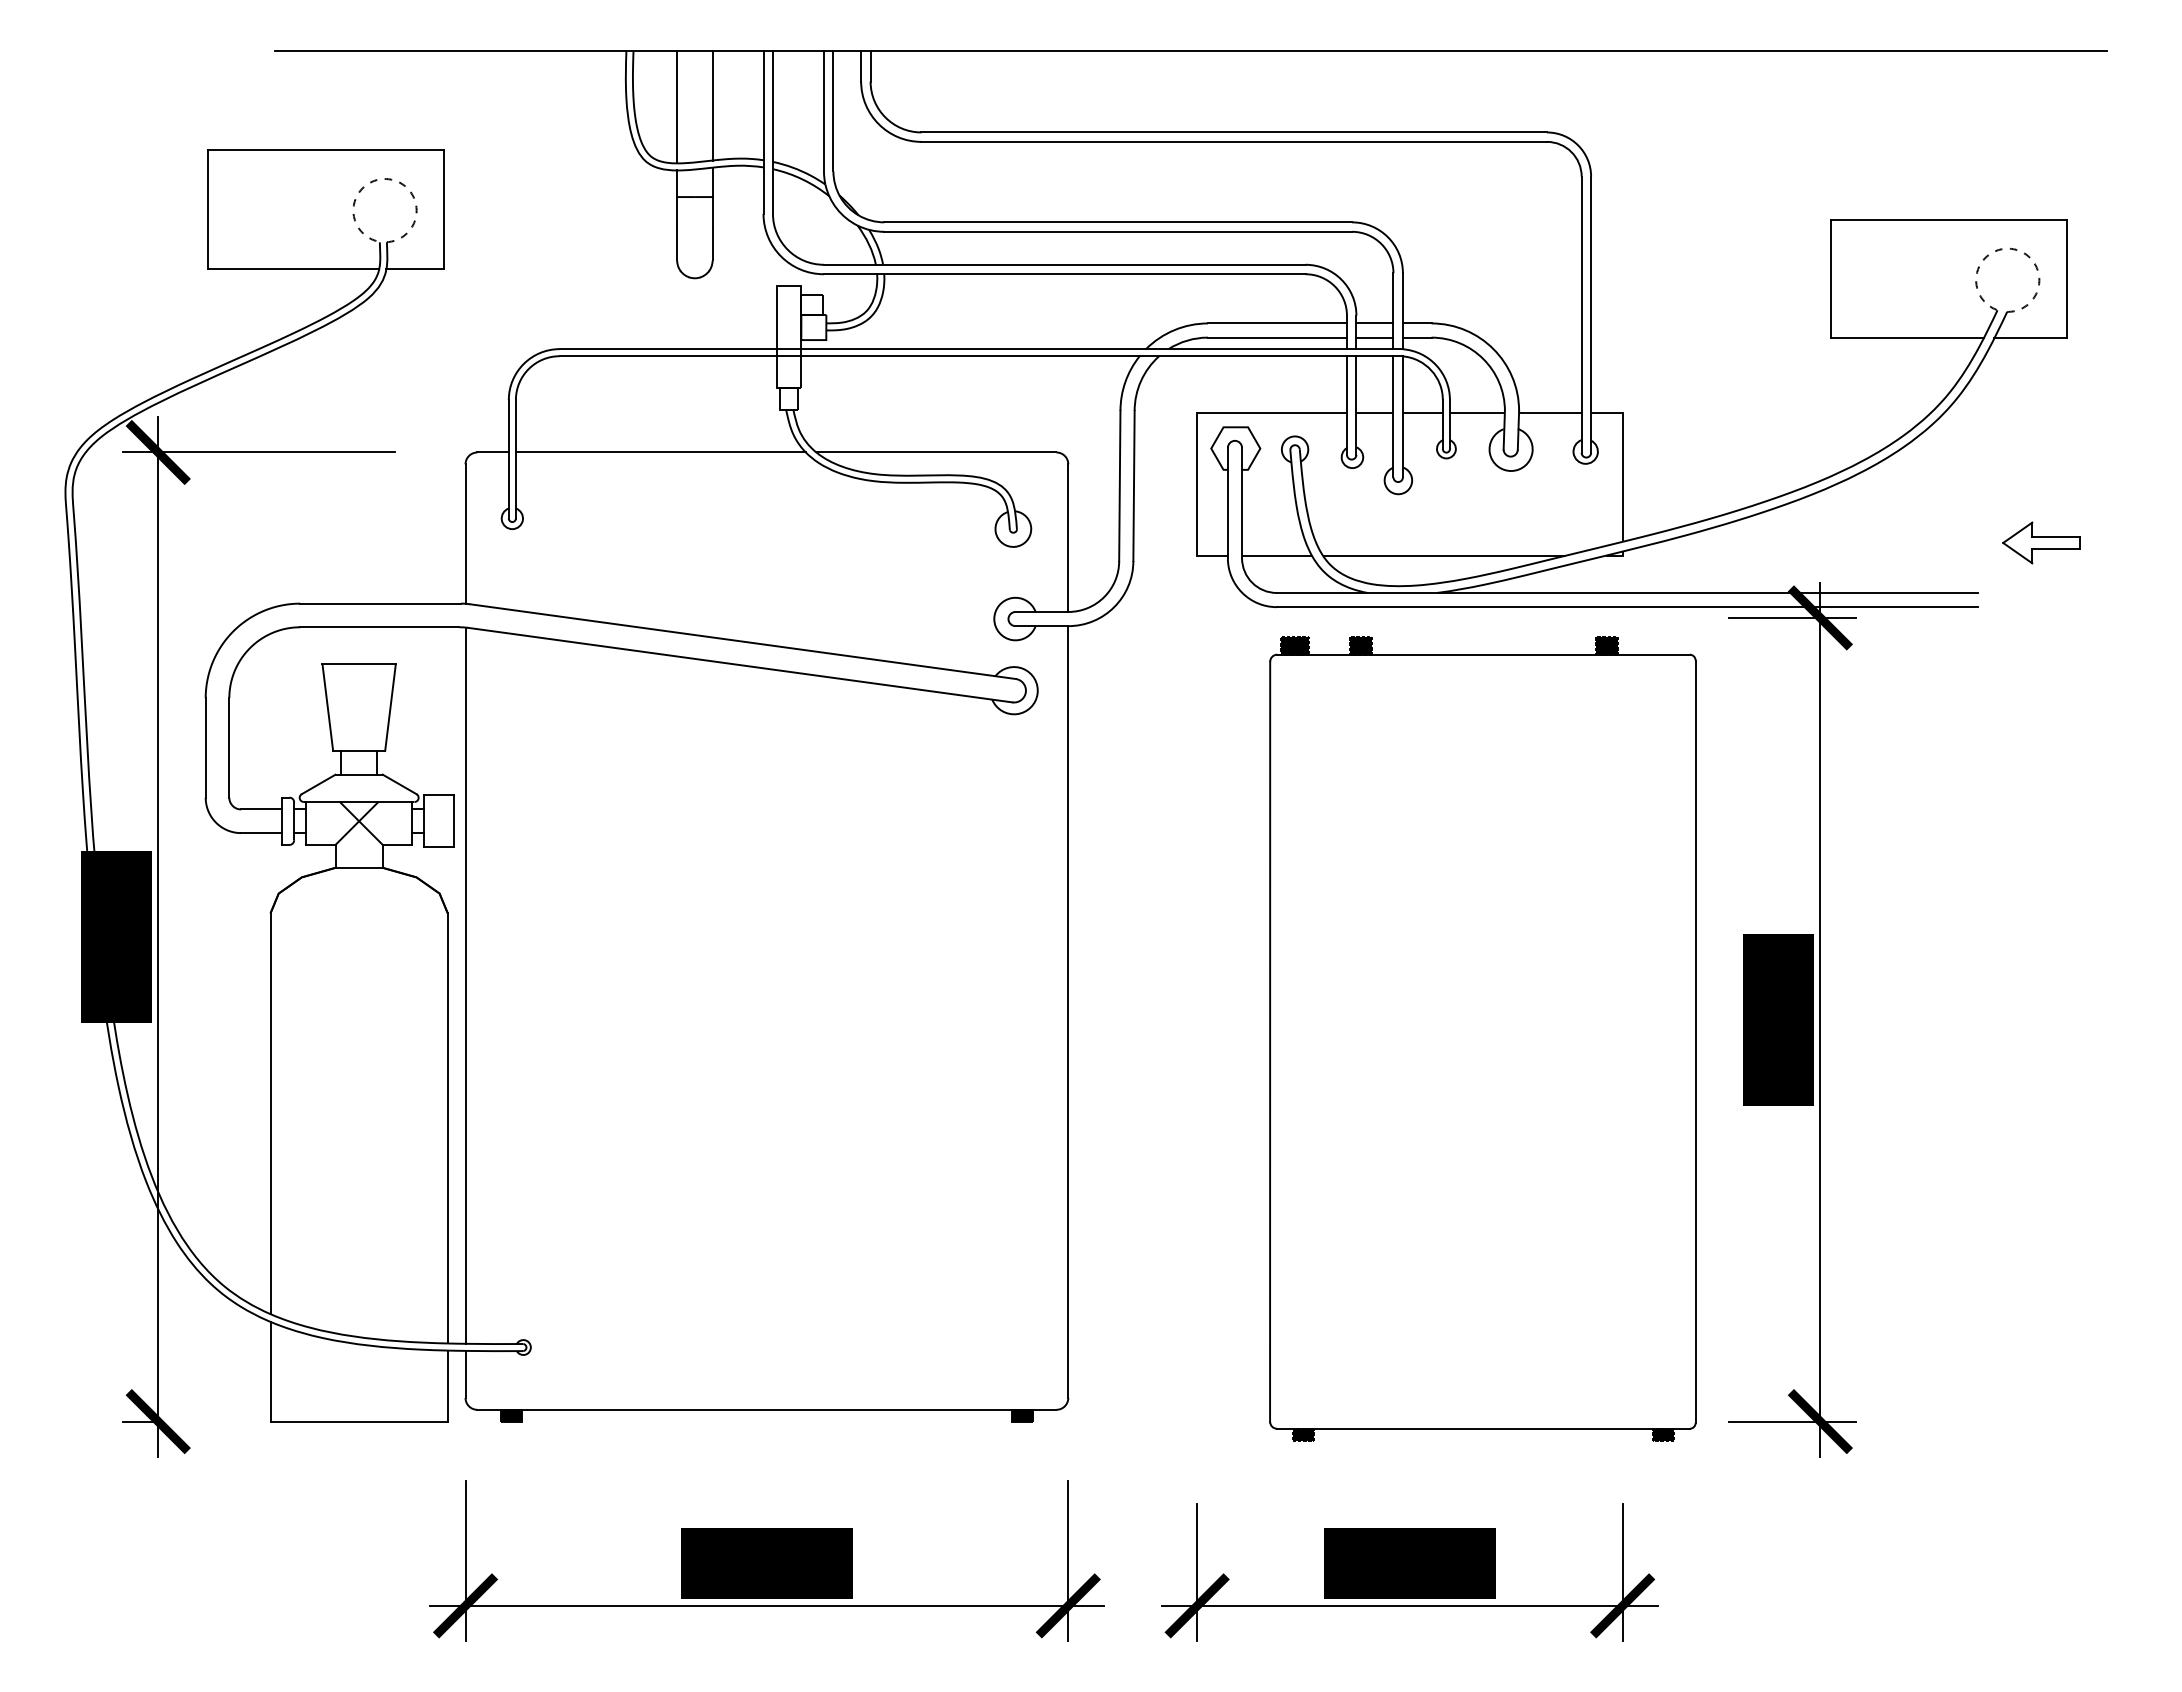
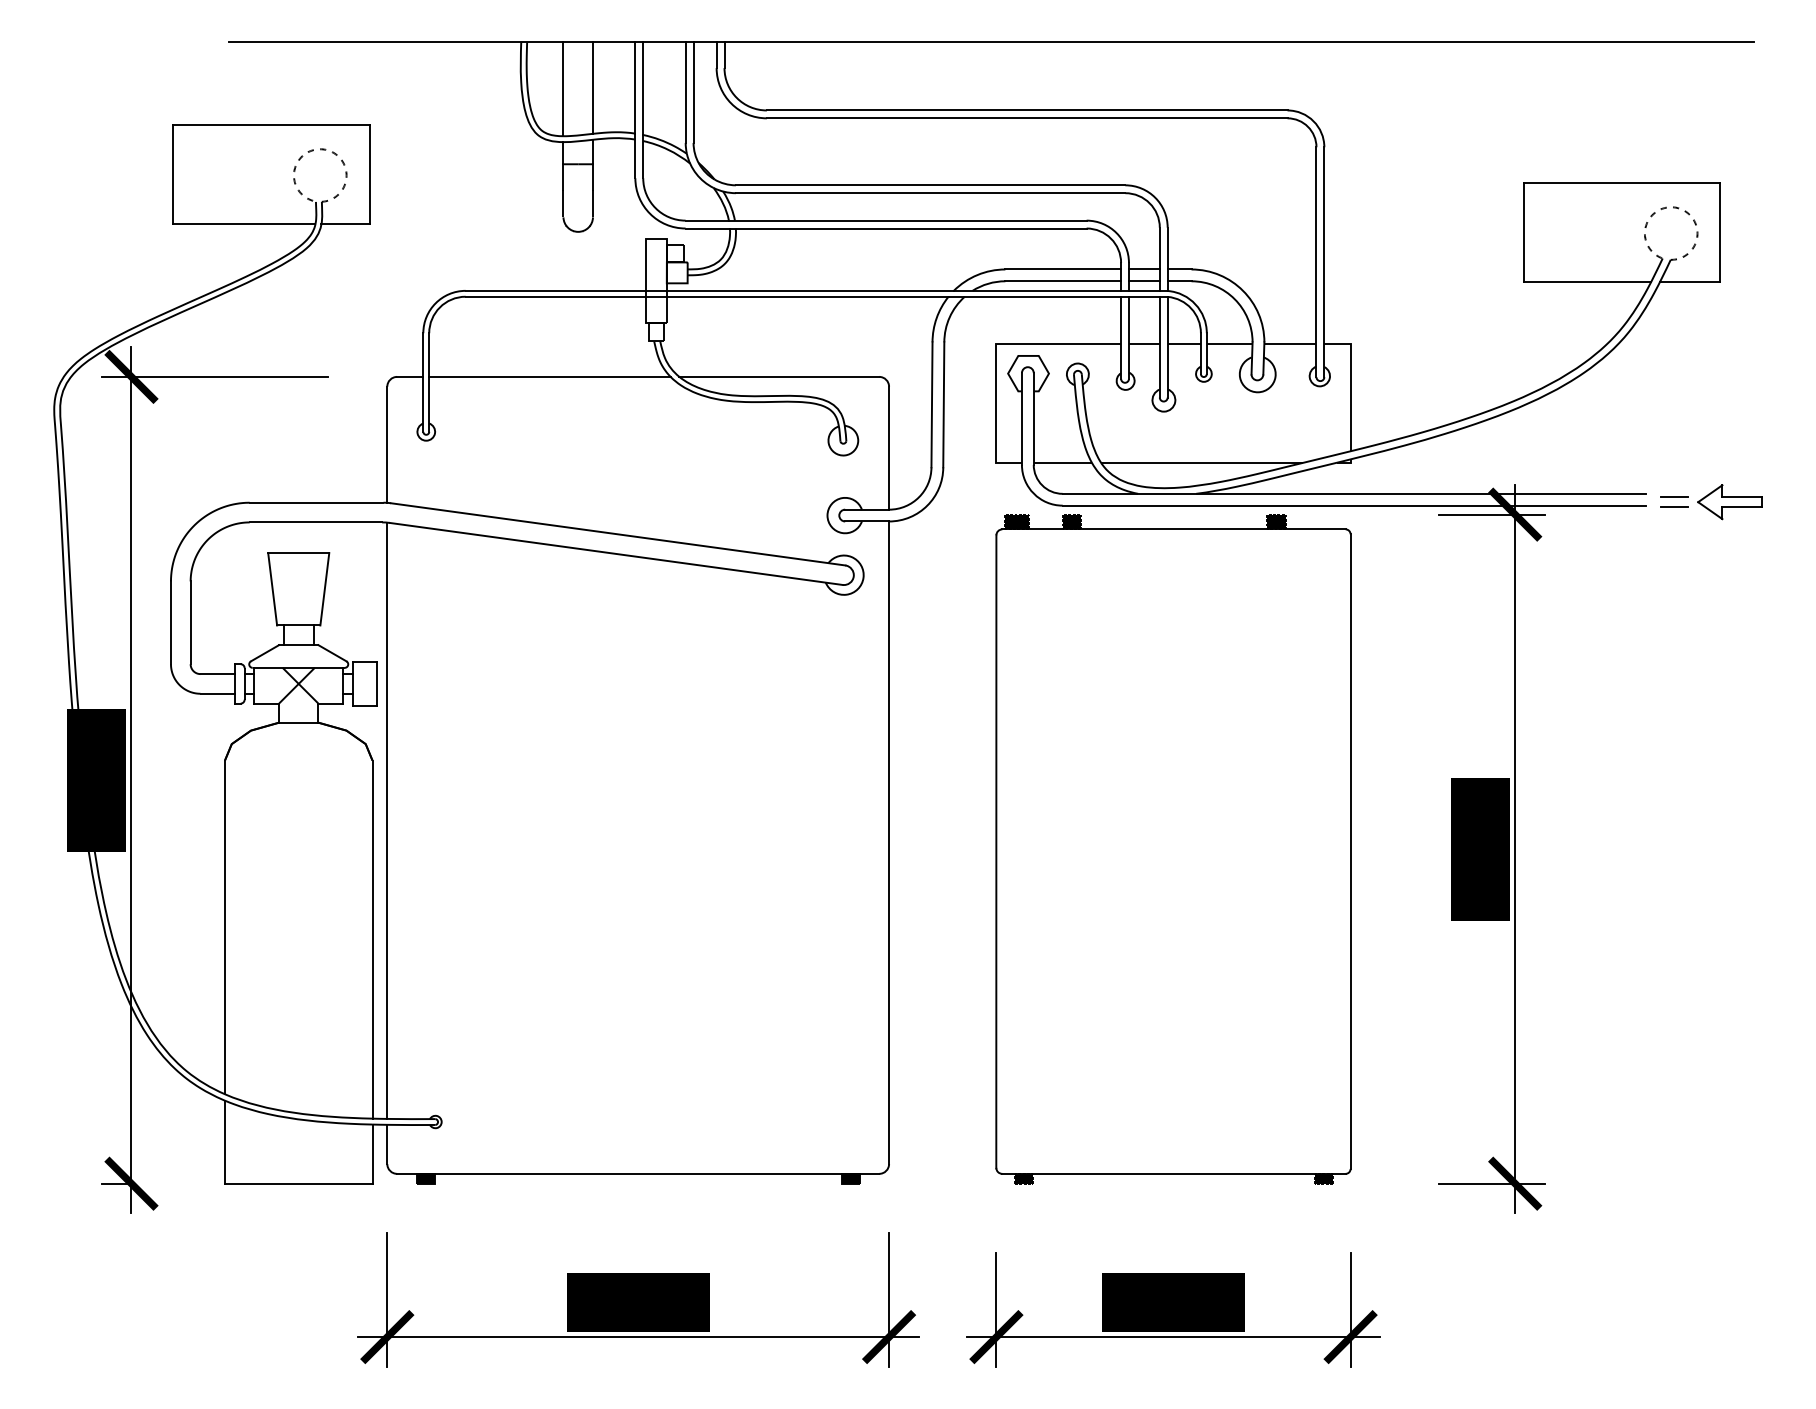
part: (2041, 542) -> (1730, 501), moved
line: (2011, 597) -> (1674, 497), added
line: (2011, 608) -> (1674, 506), added
part: (1482, 1038) -> (1173, 848), moved

